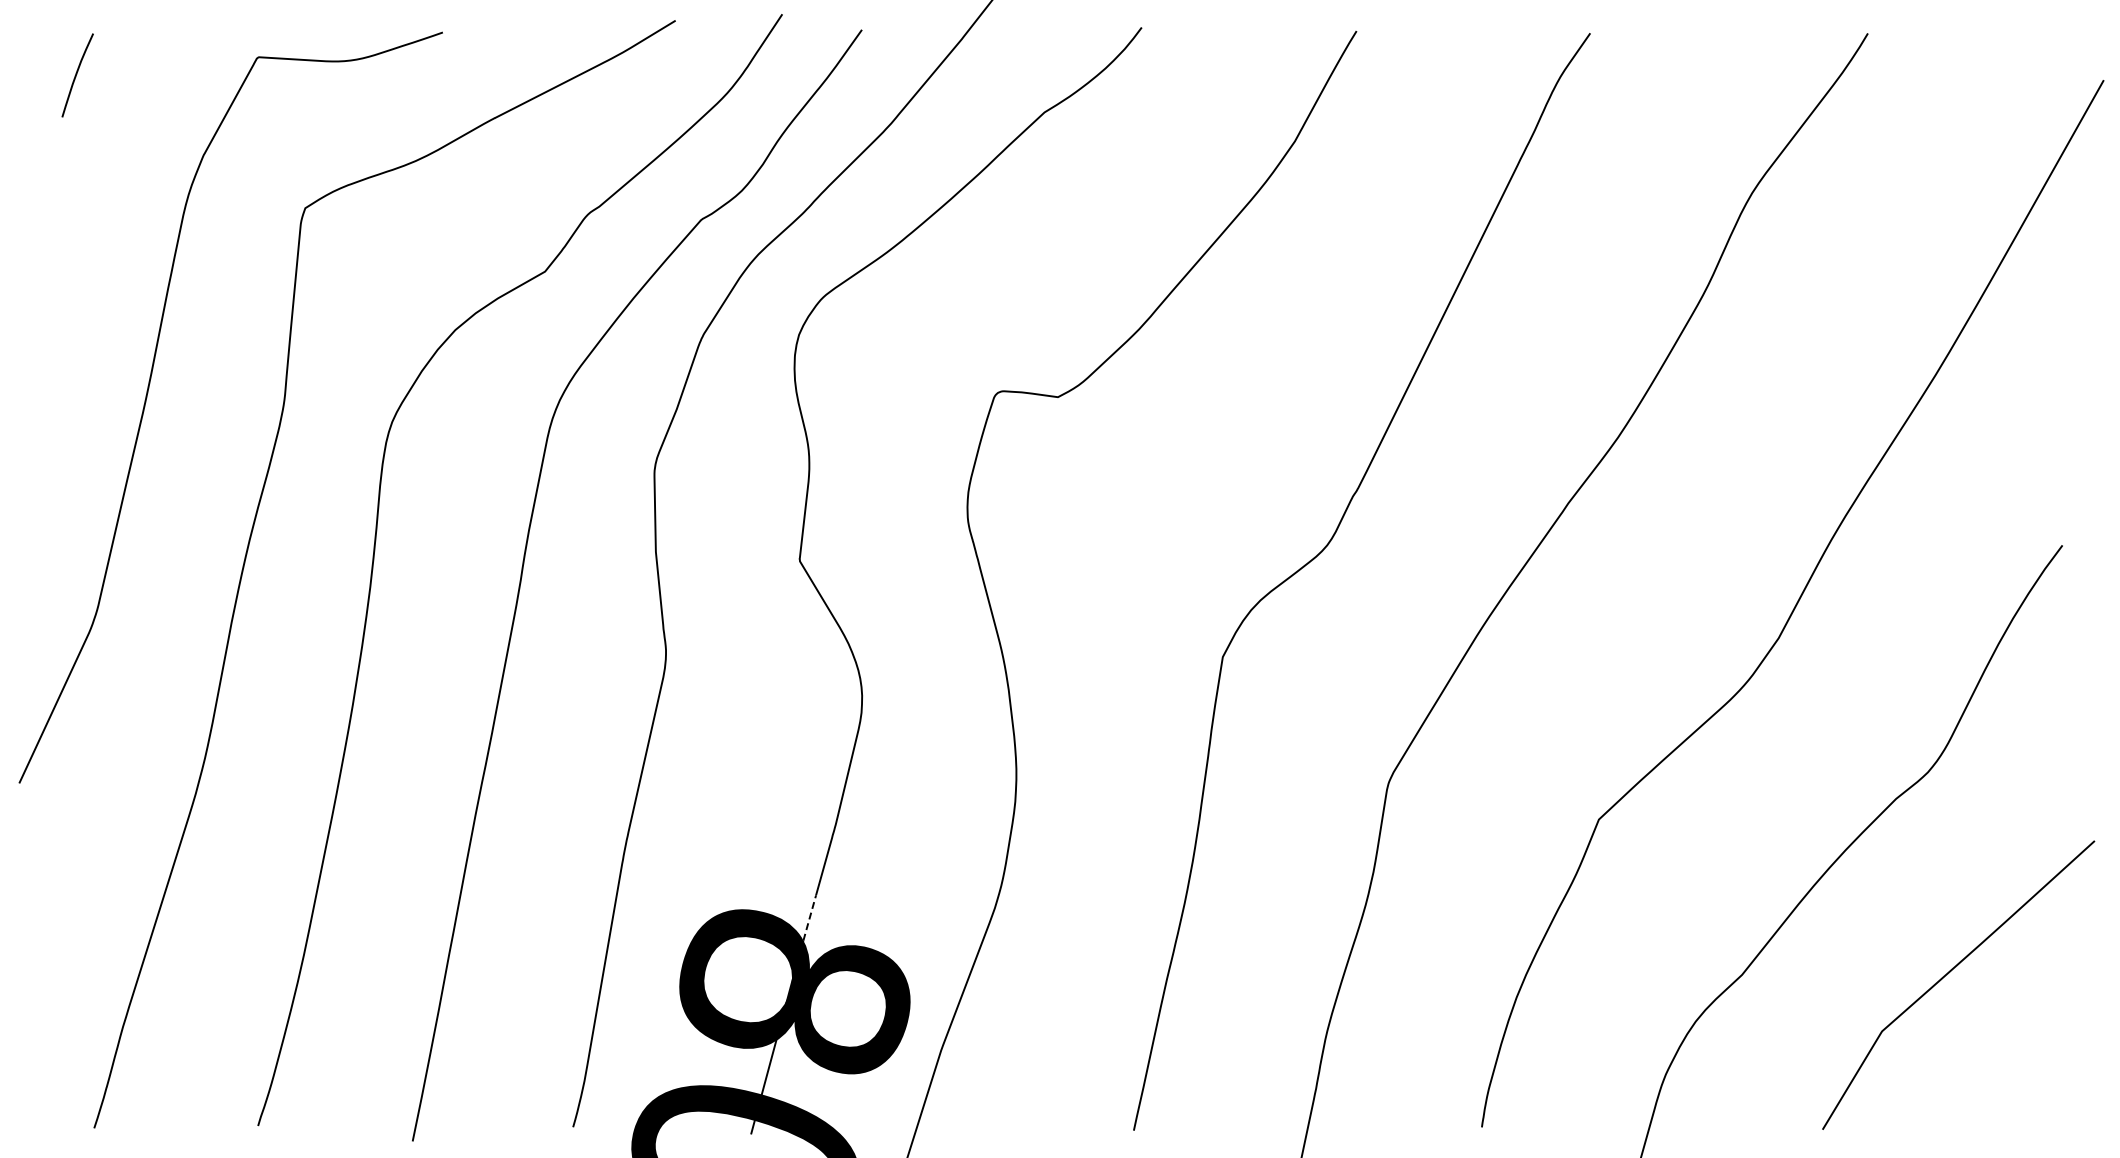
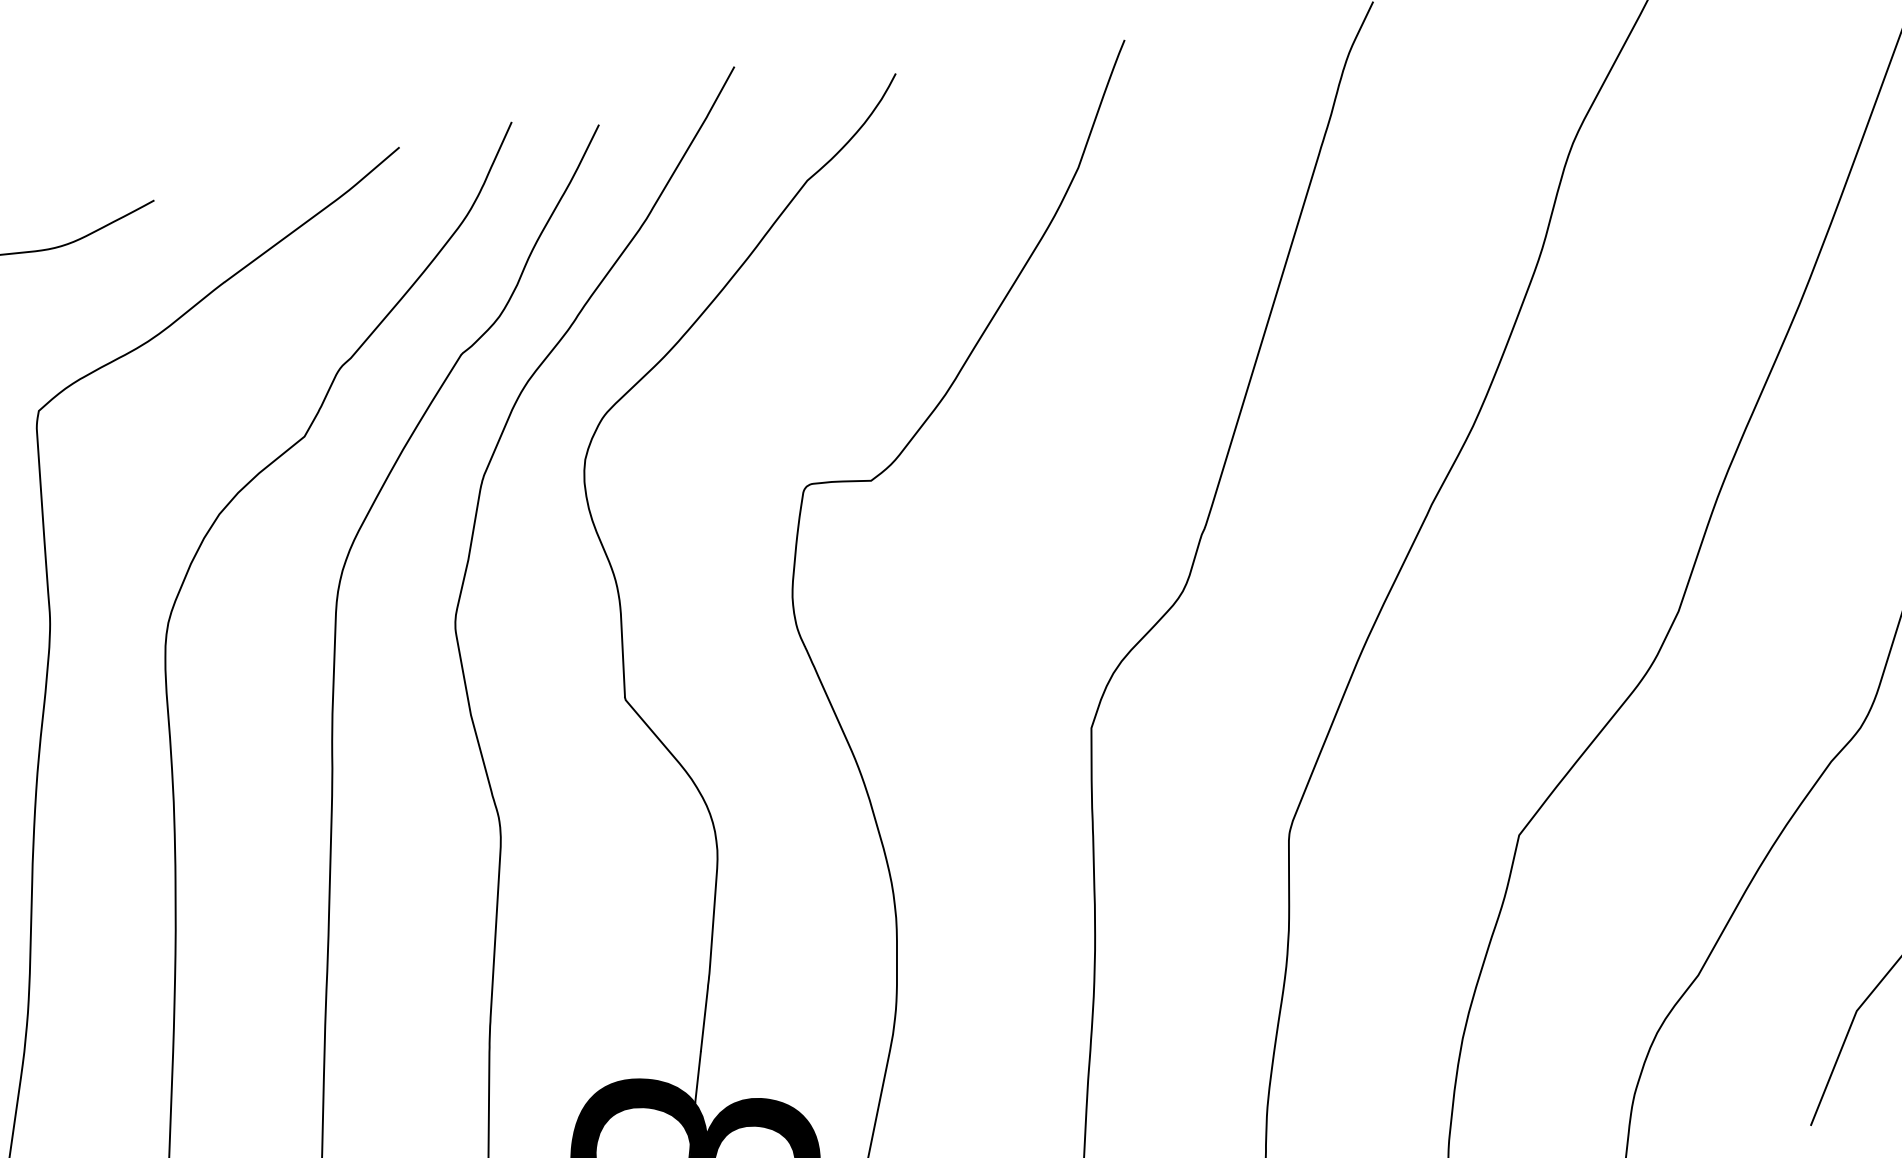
line: (809, 917) -> (697, 1076), dashed -> solid

